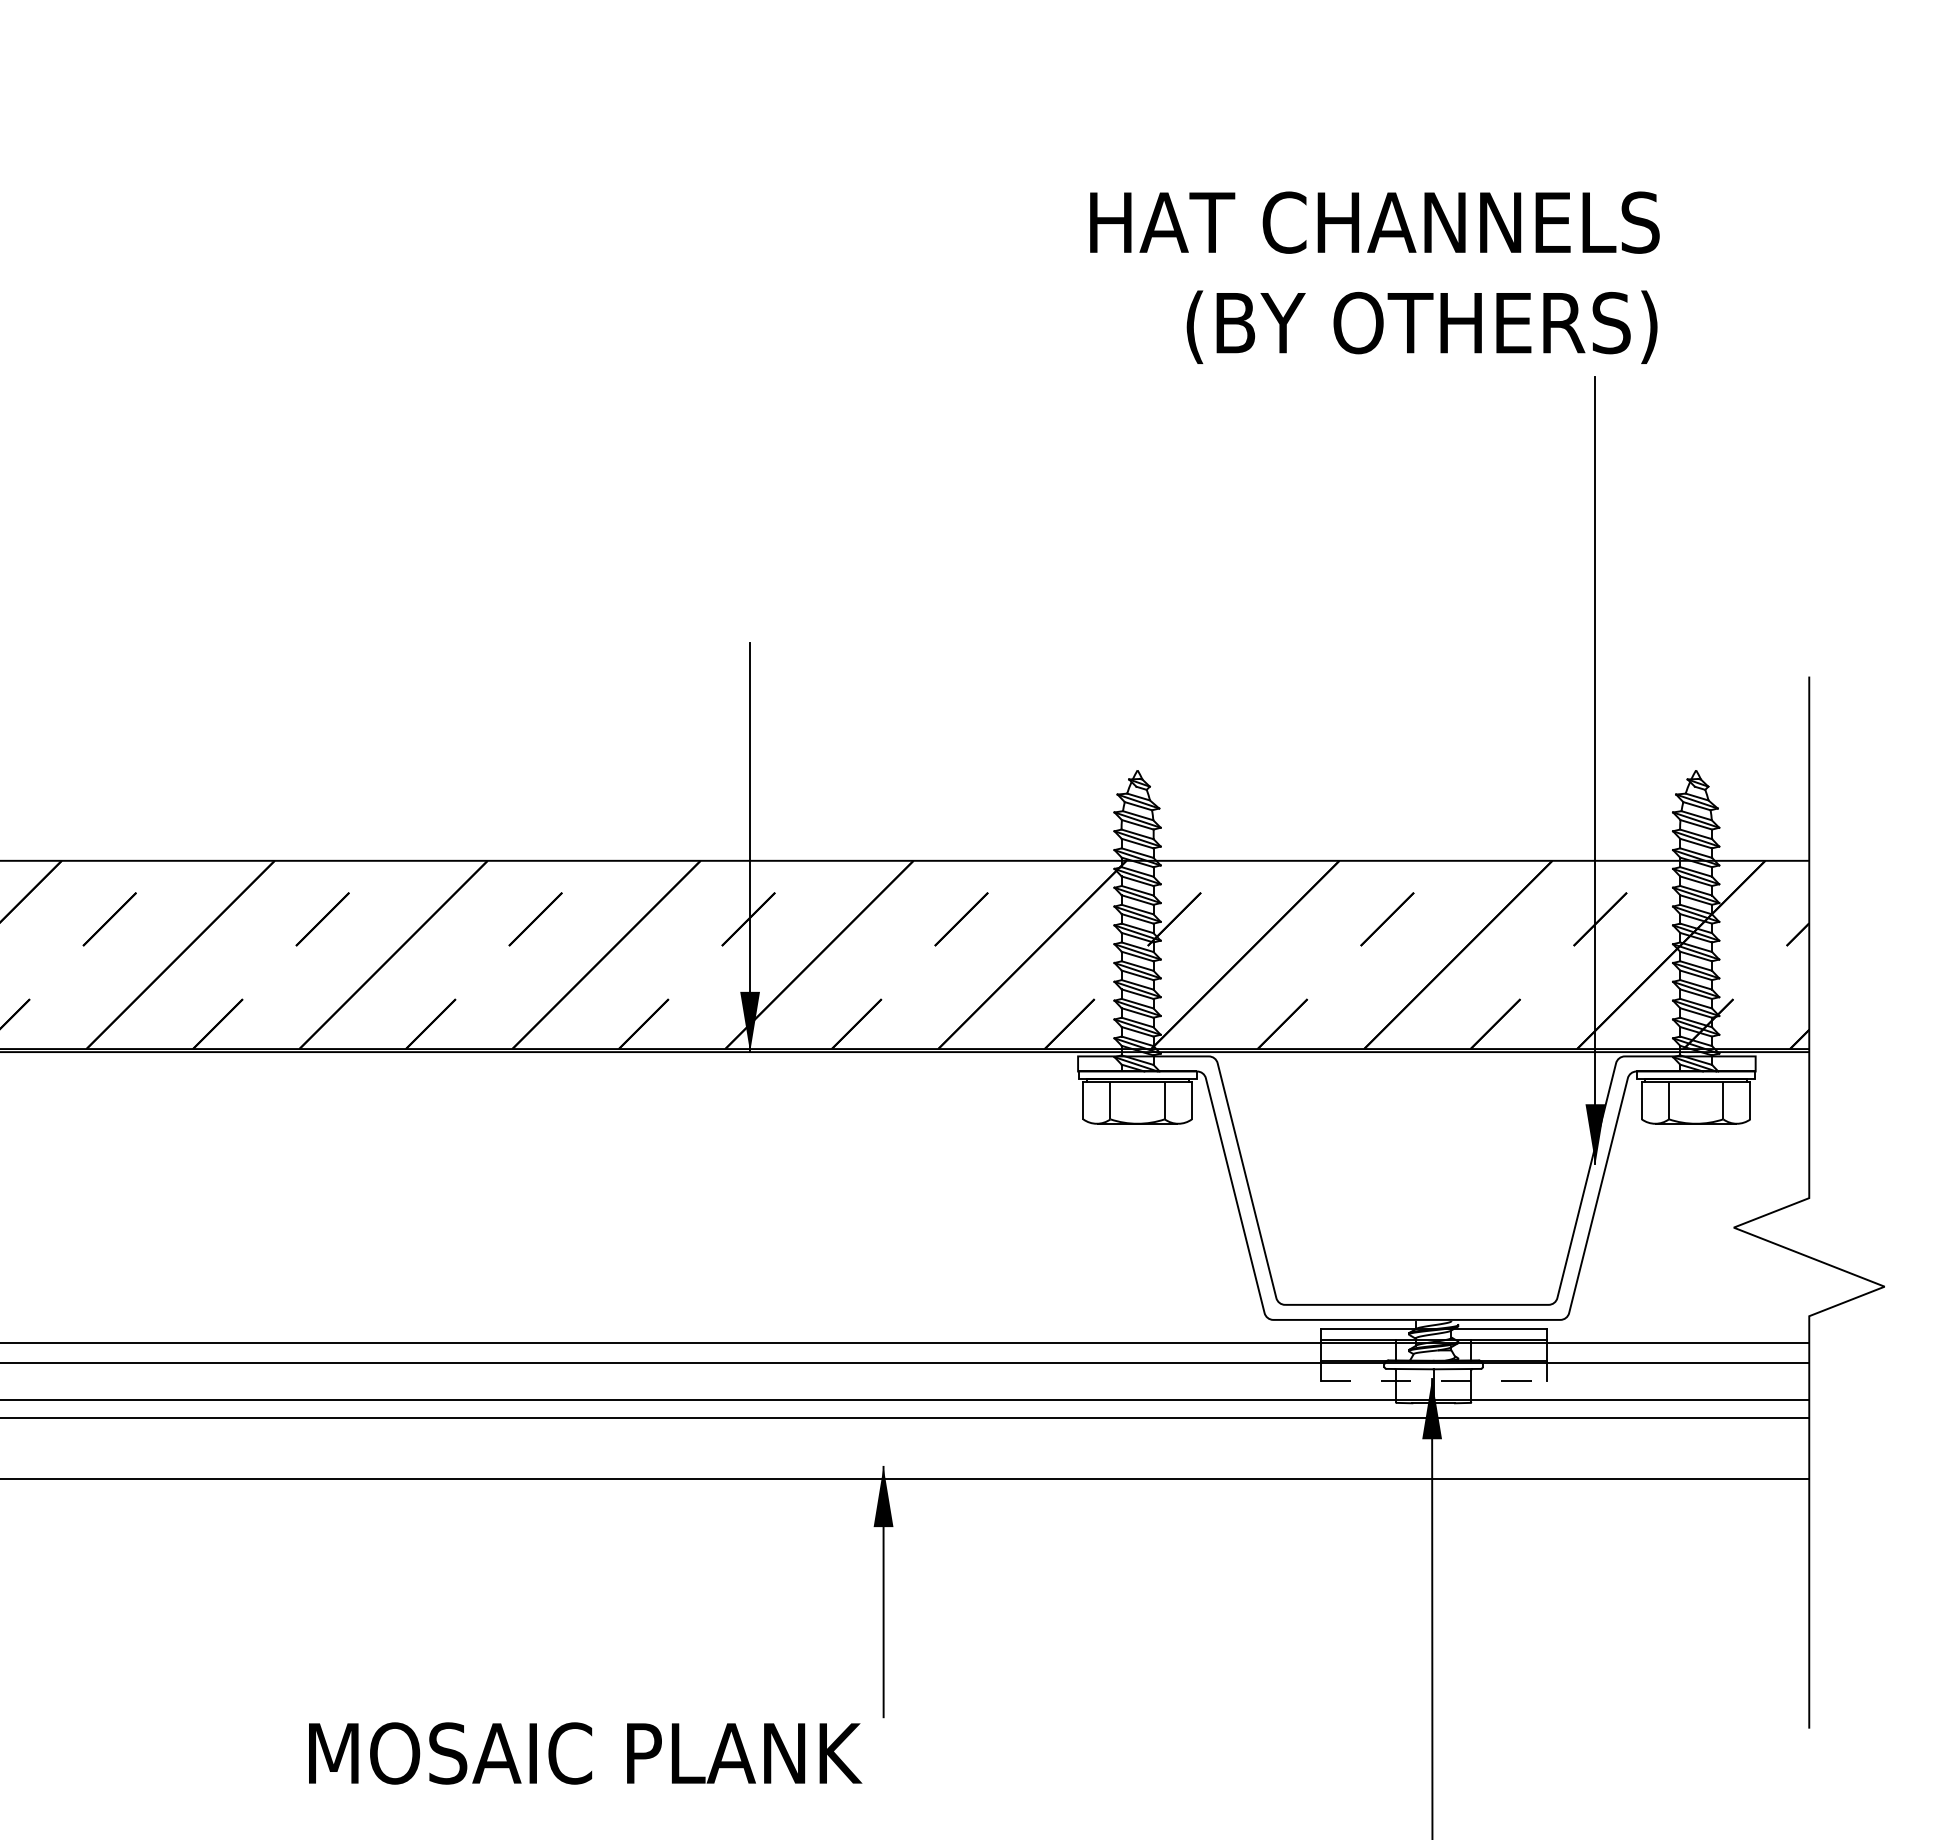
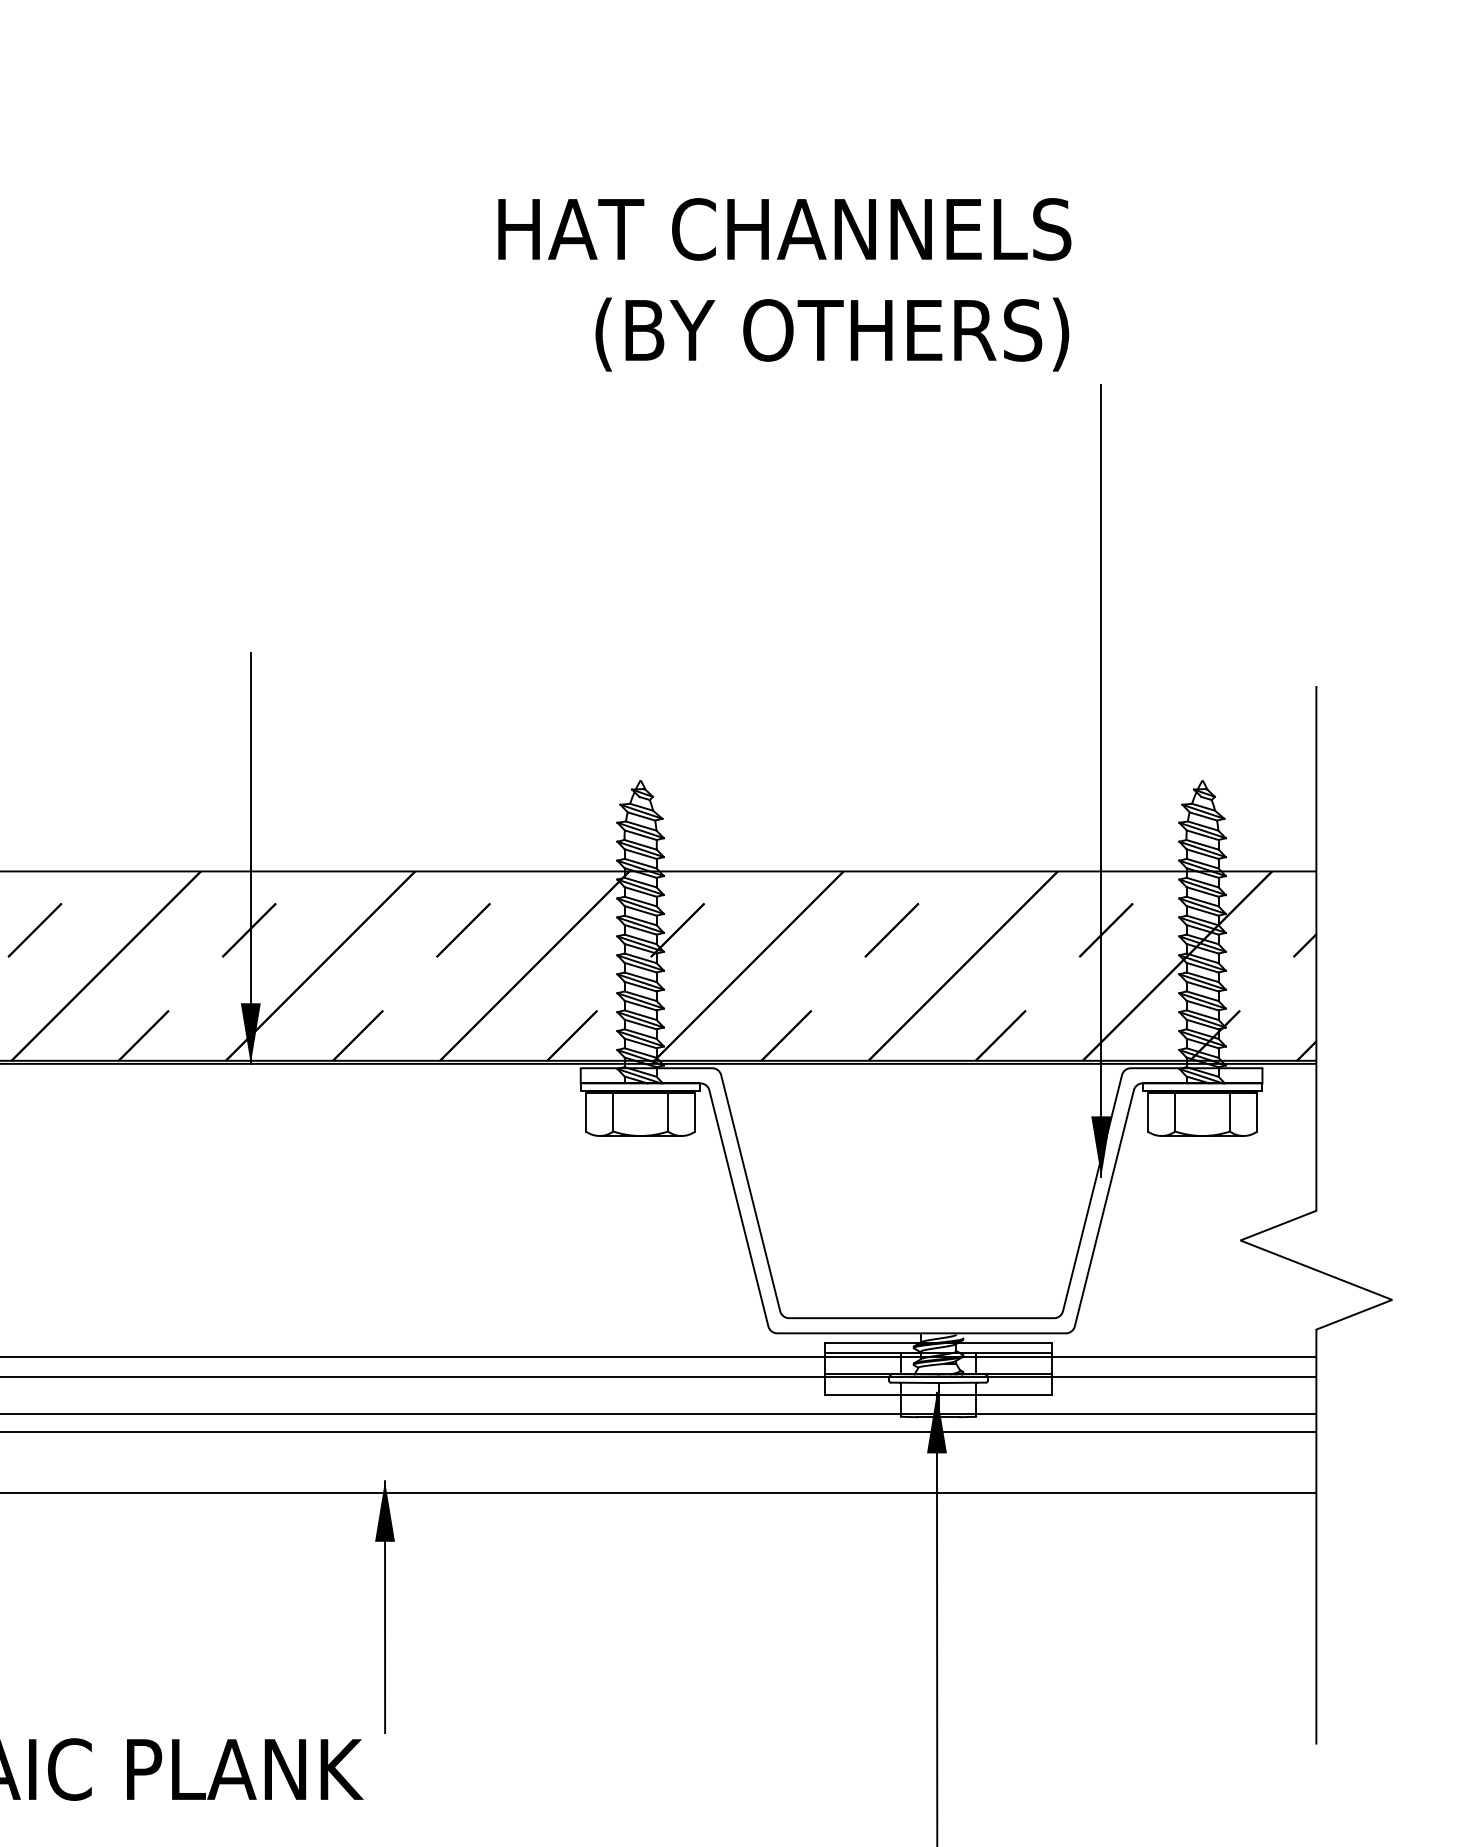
text: (1374, 277) -> (784, 284), moved
line: (1433, 1381) -> (938, 1395), dashed -> solid

